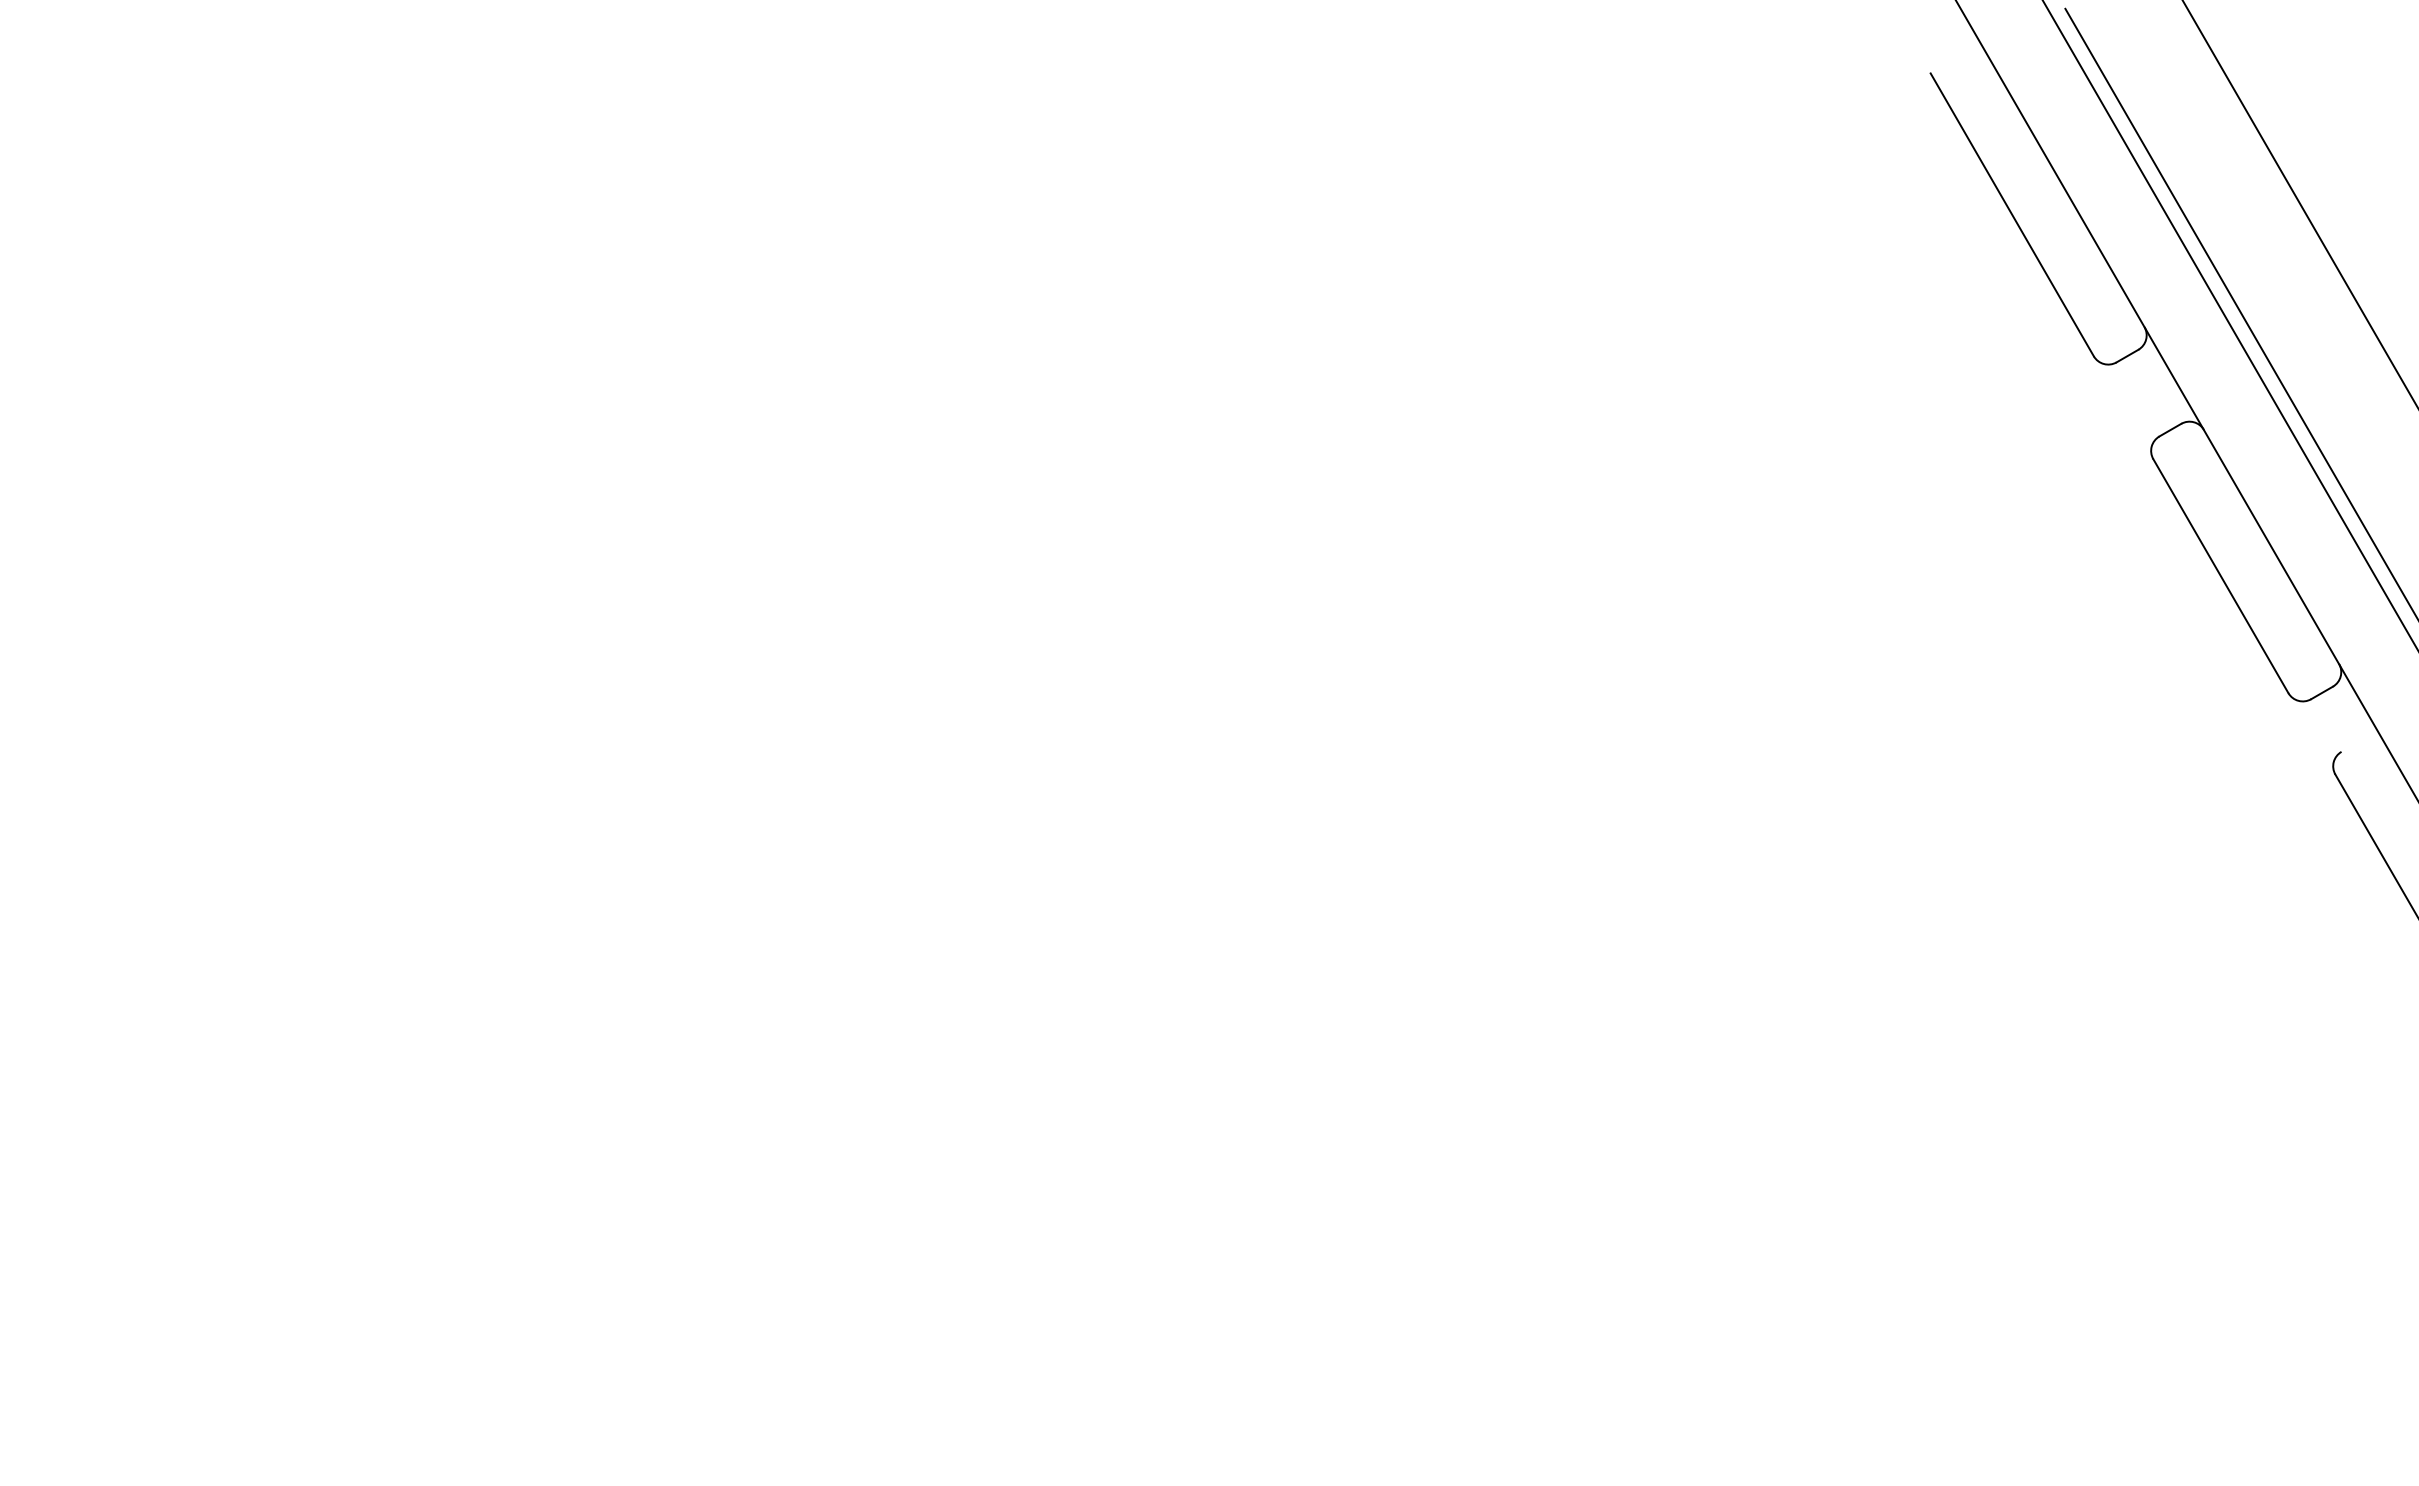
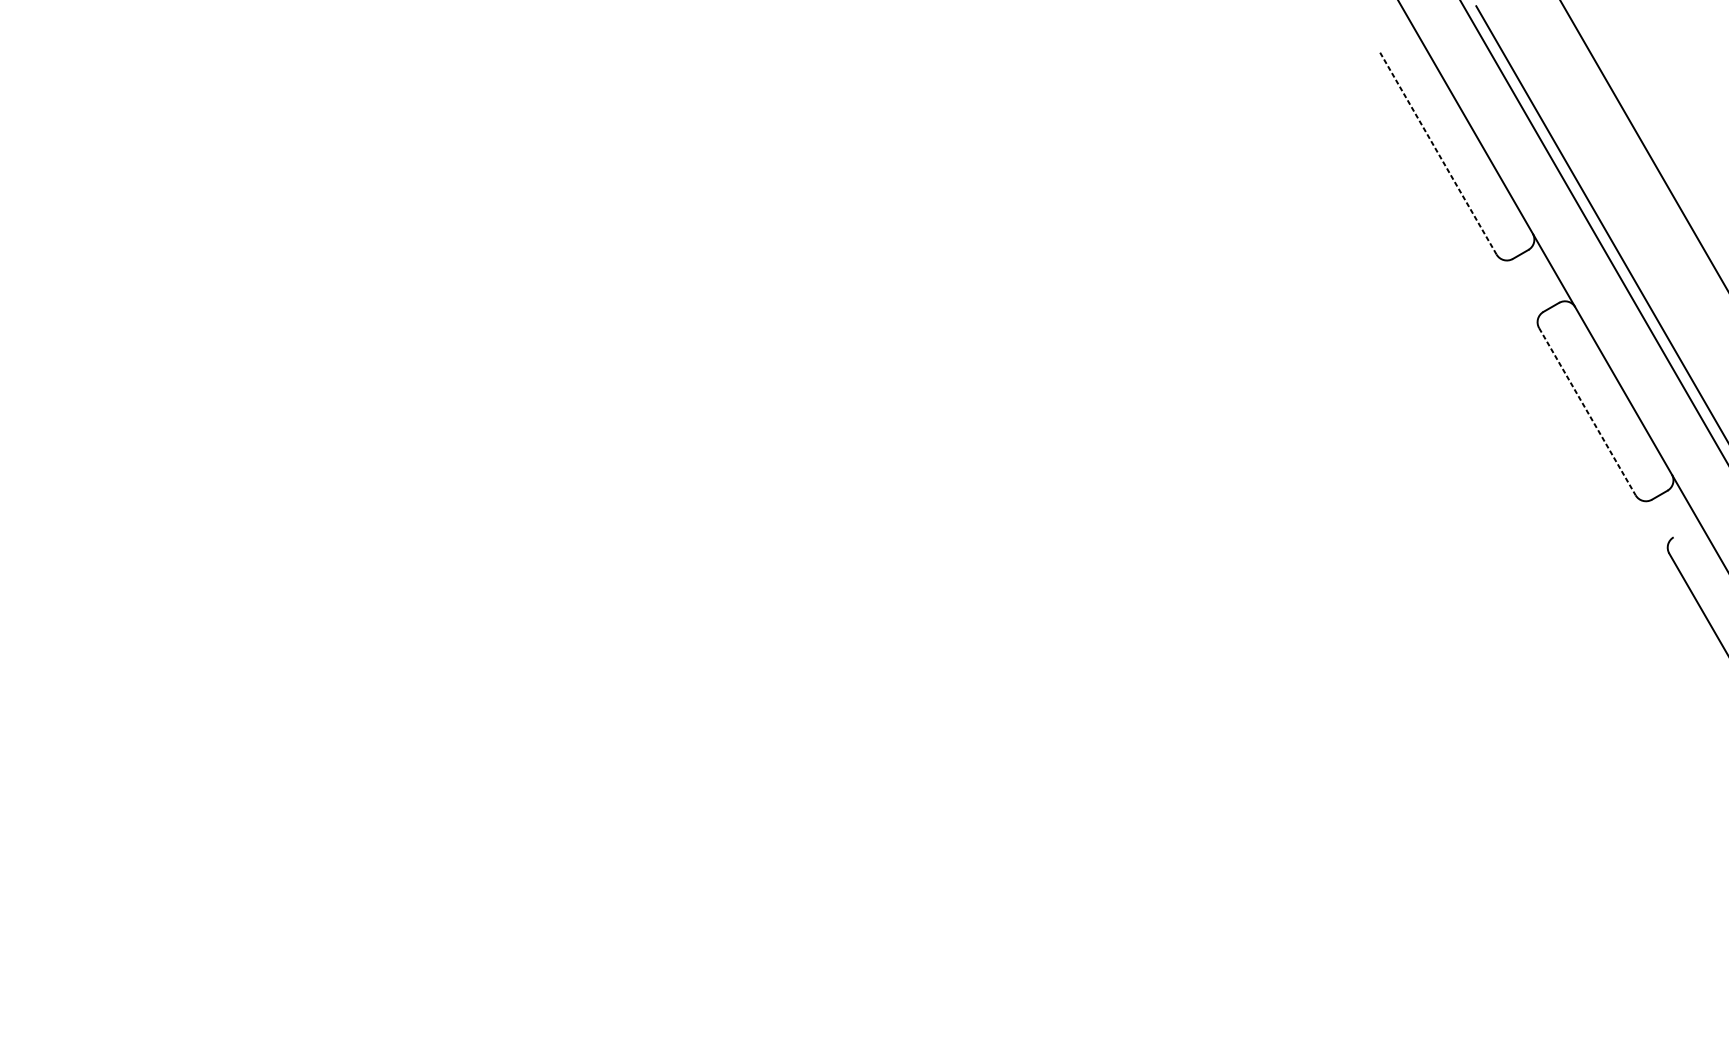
line: (2011, 214) -> (1437, 153), solid -> dashed
line: (2221, 576) -> (1587, 411), solid -> dashed

